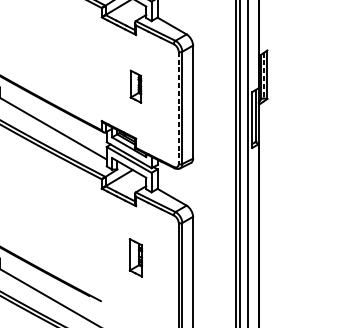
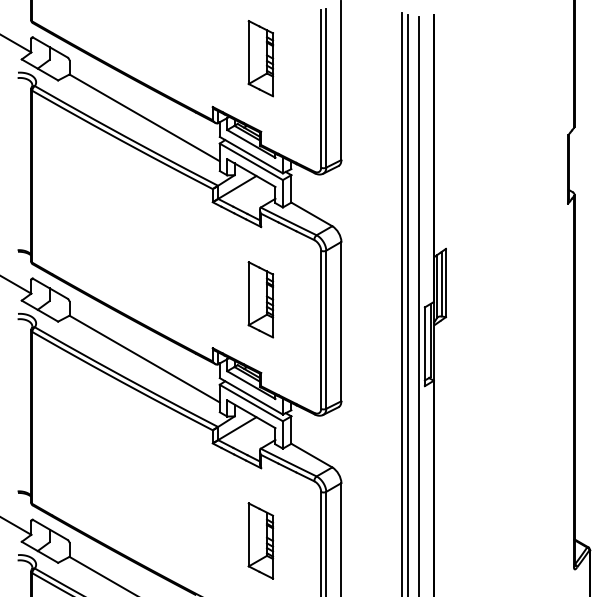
line: (264, 75) -> (441, 284), dashed -> solid
part: (135, 86) -> (260, 299), size x1.67
line: (178, 108) -> (321, 330), dashed -> solid
part: (135, 257) -> (260, 540), size x1.43

